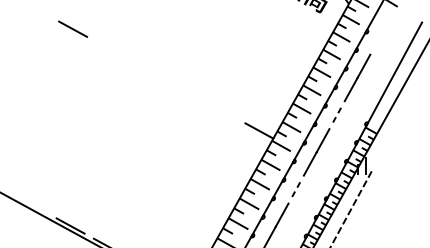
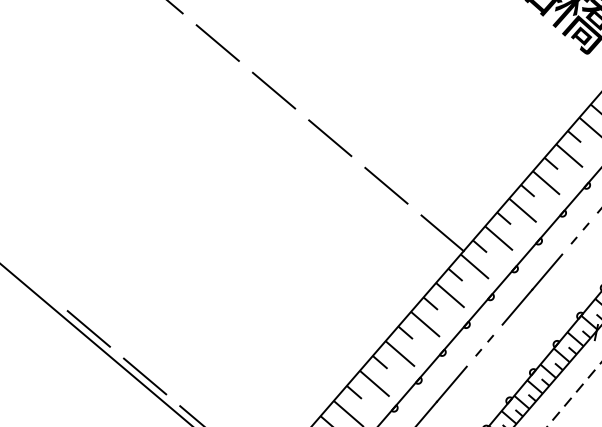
line: (110, 49) -> (218, 43), added
line: (147, 69) -> (274, 89), added
line: (184, 89) -> (329, 136), added
line: (222, 110) -> (387, 185), added

